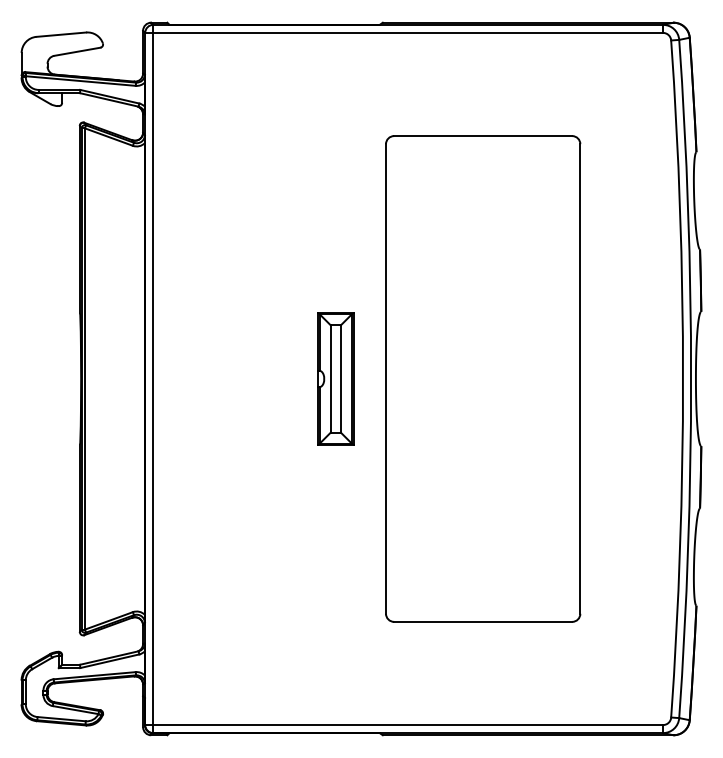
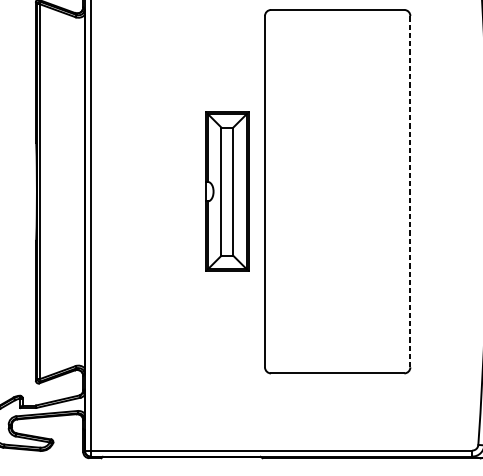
part: (335, 378) -> (227, 191), size x1.6
line: (580, 378) -> (410, 191), solid -> dashed

